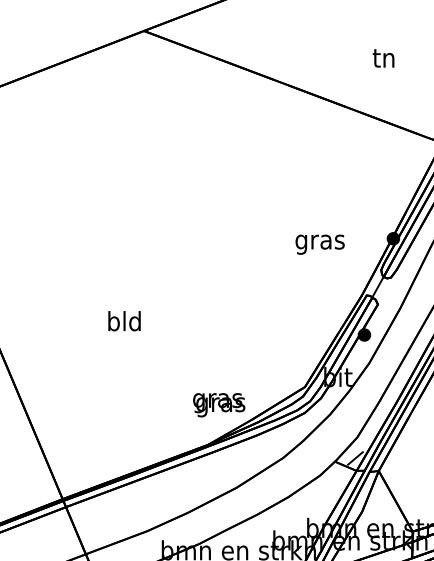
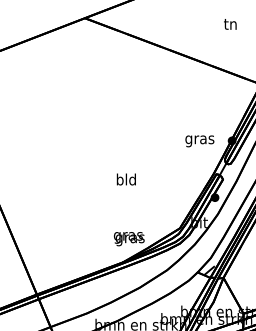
text: (383, 58) -> (230, 24), moved
text: (319, 244) -> (199, 141), moved
text: (122, 321) -> (125, 179), moved

